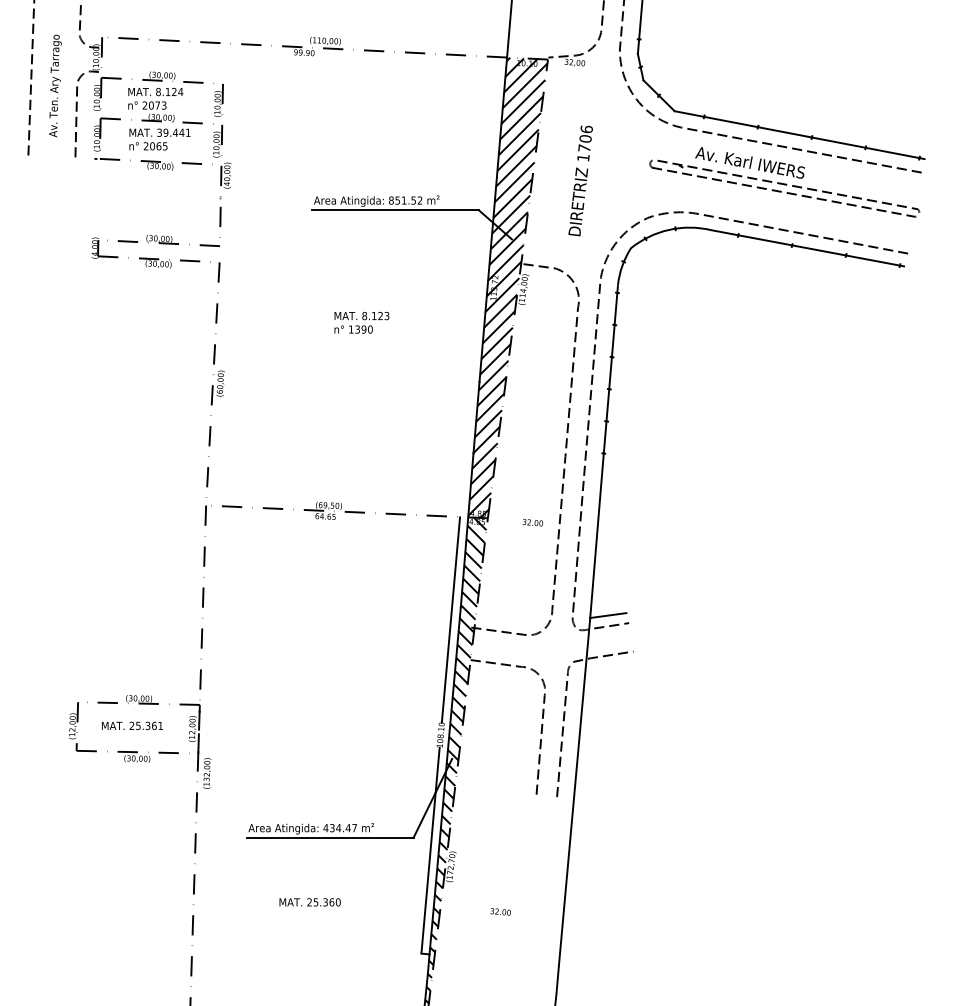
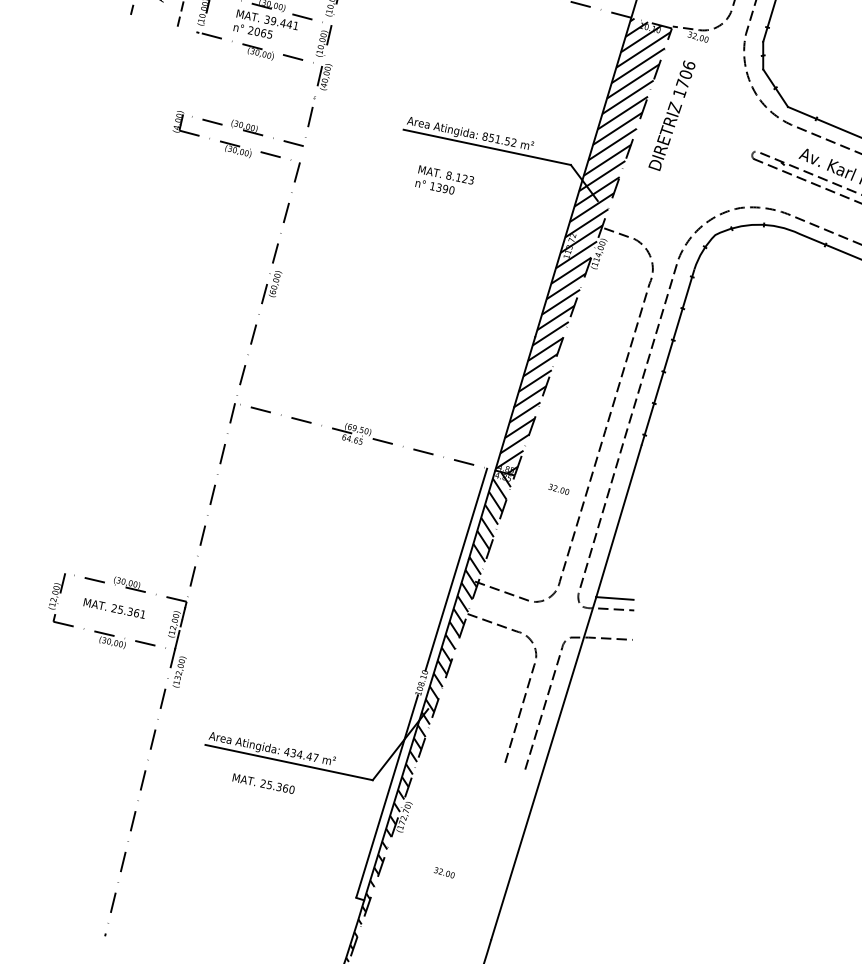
text: (580, 180) -> (671, 115), moved
text: (361, 322) -> (444, 181), moved
text: (309, 902) -> (263, 783), moved

